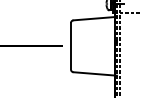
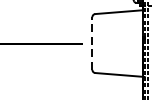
line: (70, 45) -> (91, 42), solid -> dashed

